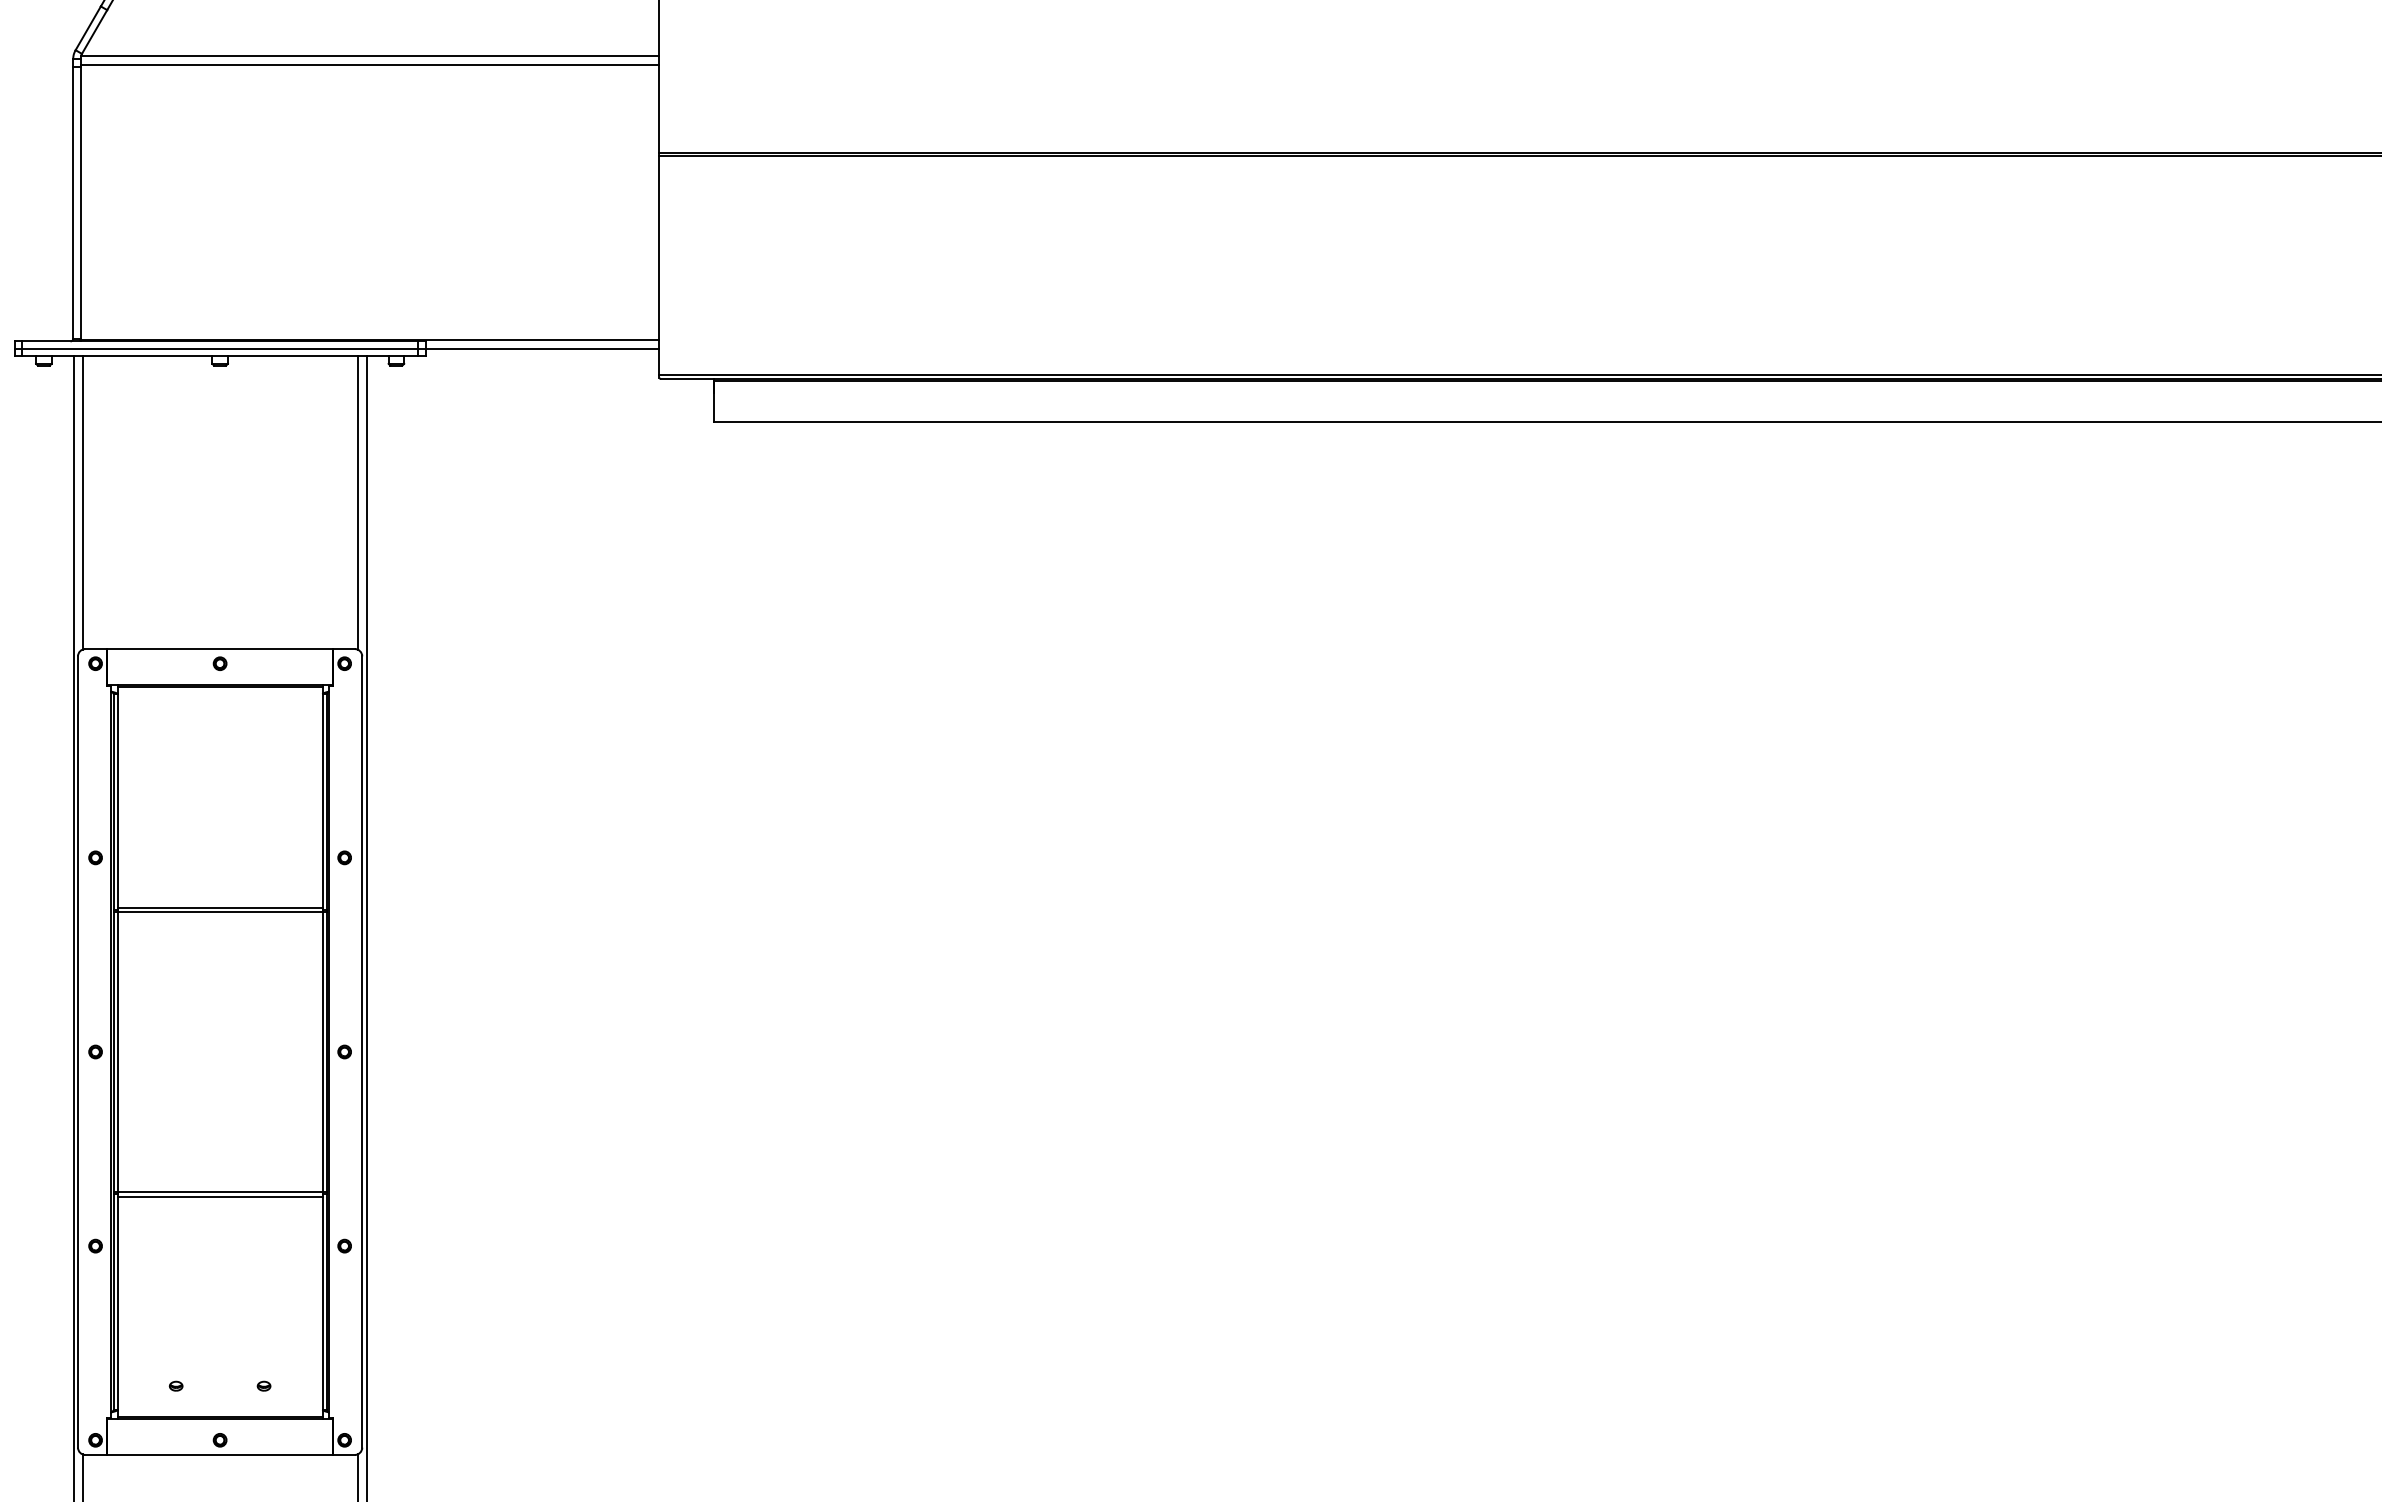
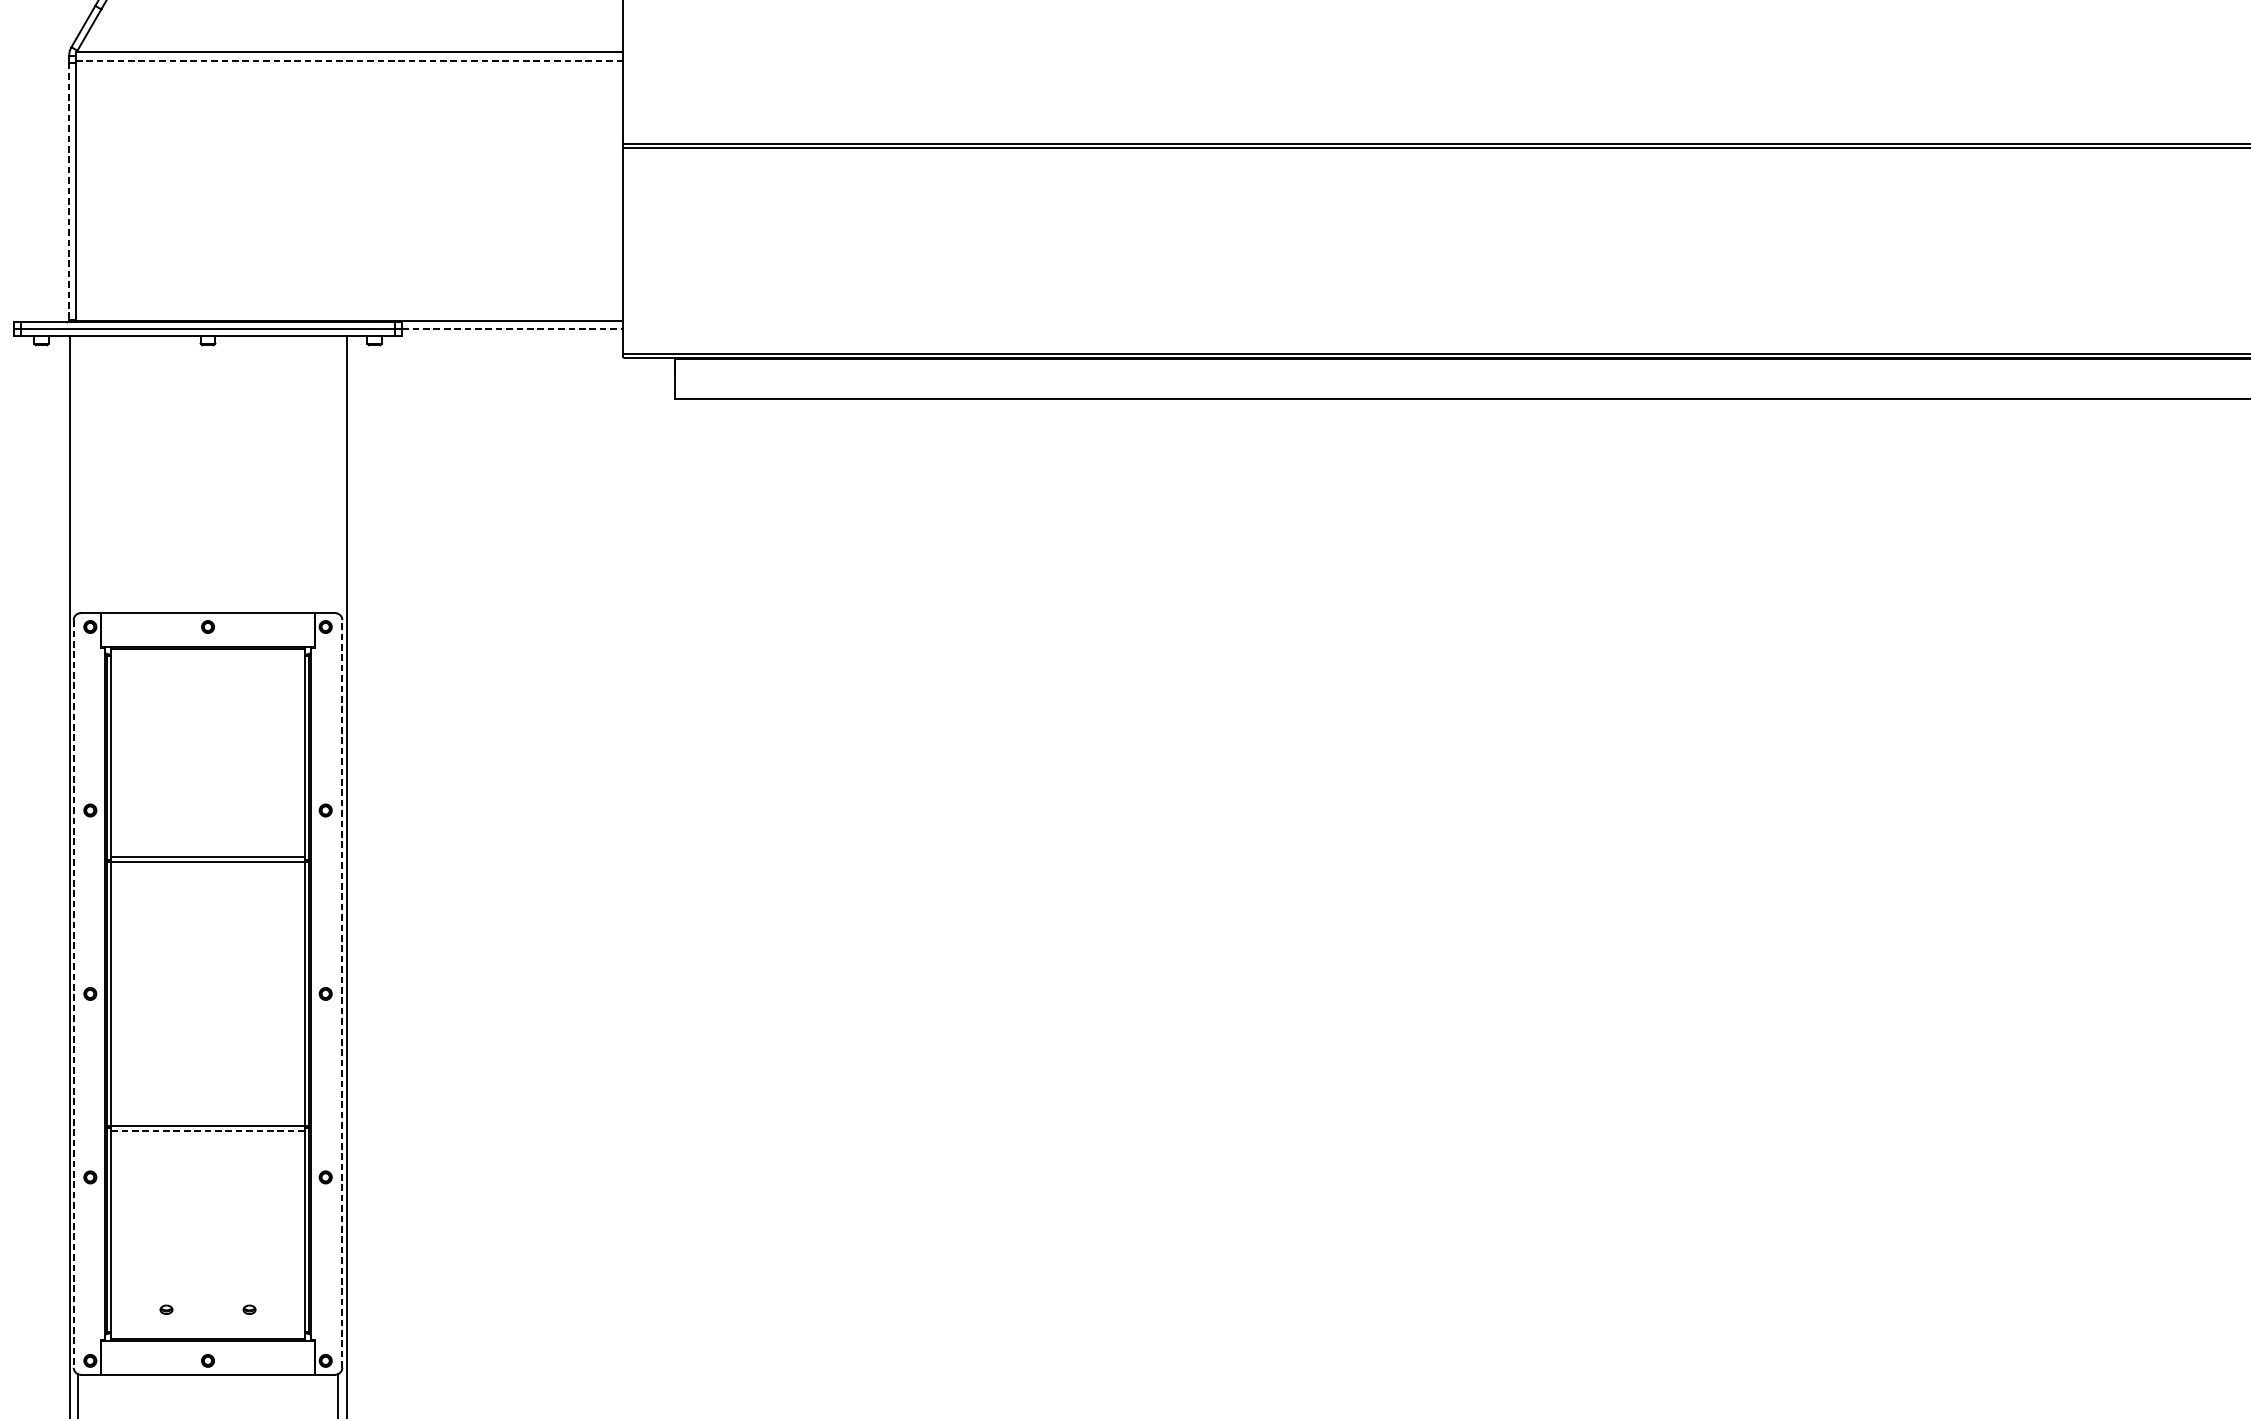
line: (370, 64) -> (350, 60), solid -> dashed
line: (73, 203) -> (69, 192), solid -> dashed
line: (542, 348) -> (512, 329), solid -> dashed
line: (82, 502) -> (77, 474), removed
line: (357, 502) -> (337, 474), removed
line: (78, 1052) -> (74, 994), solid -> dashed
line: (362, 1052) -> (342, 994), solid -> dashed
line: (220, 1196) -> (208, 1130), solid -> dashed

